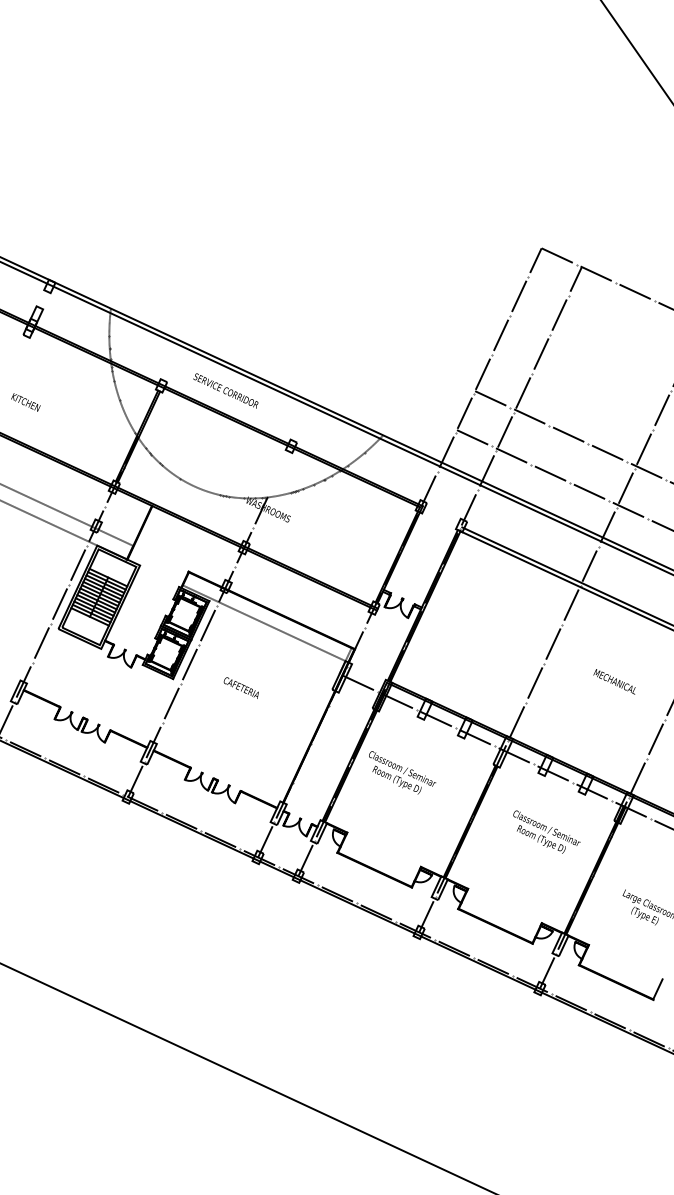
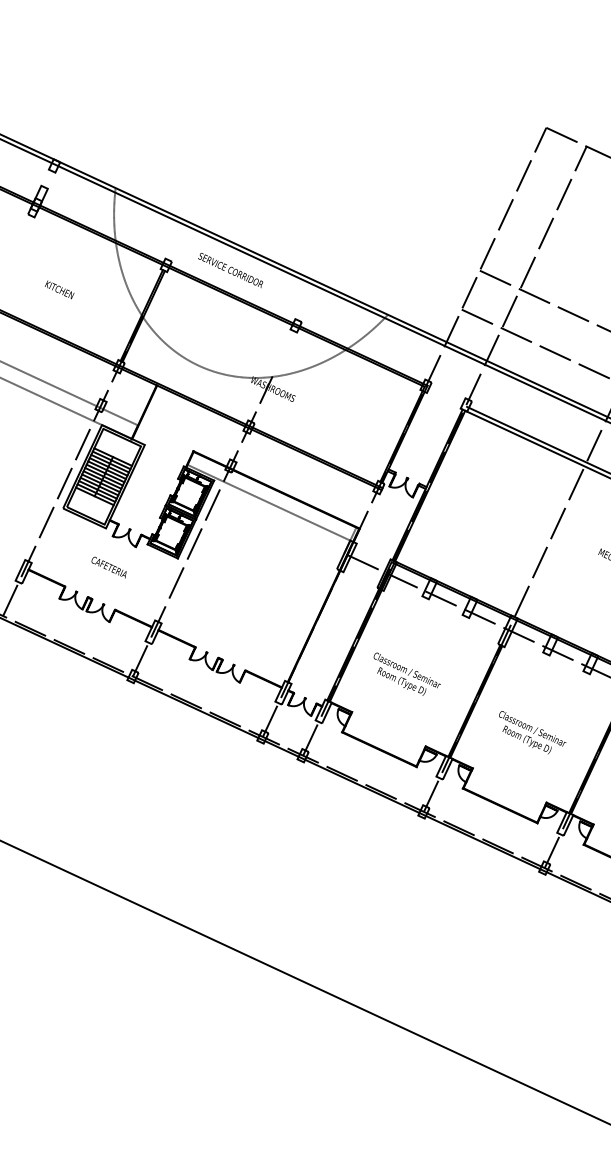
text: (25, 402) -> (59, 289), moved
text: (240, 687) -> (108, 566), moved
text: (402, 772) -> (407, 673), moved
text: (546, 831) -> (532, 731), moved

